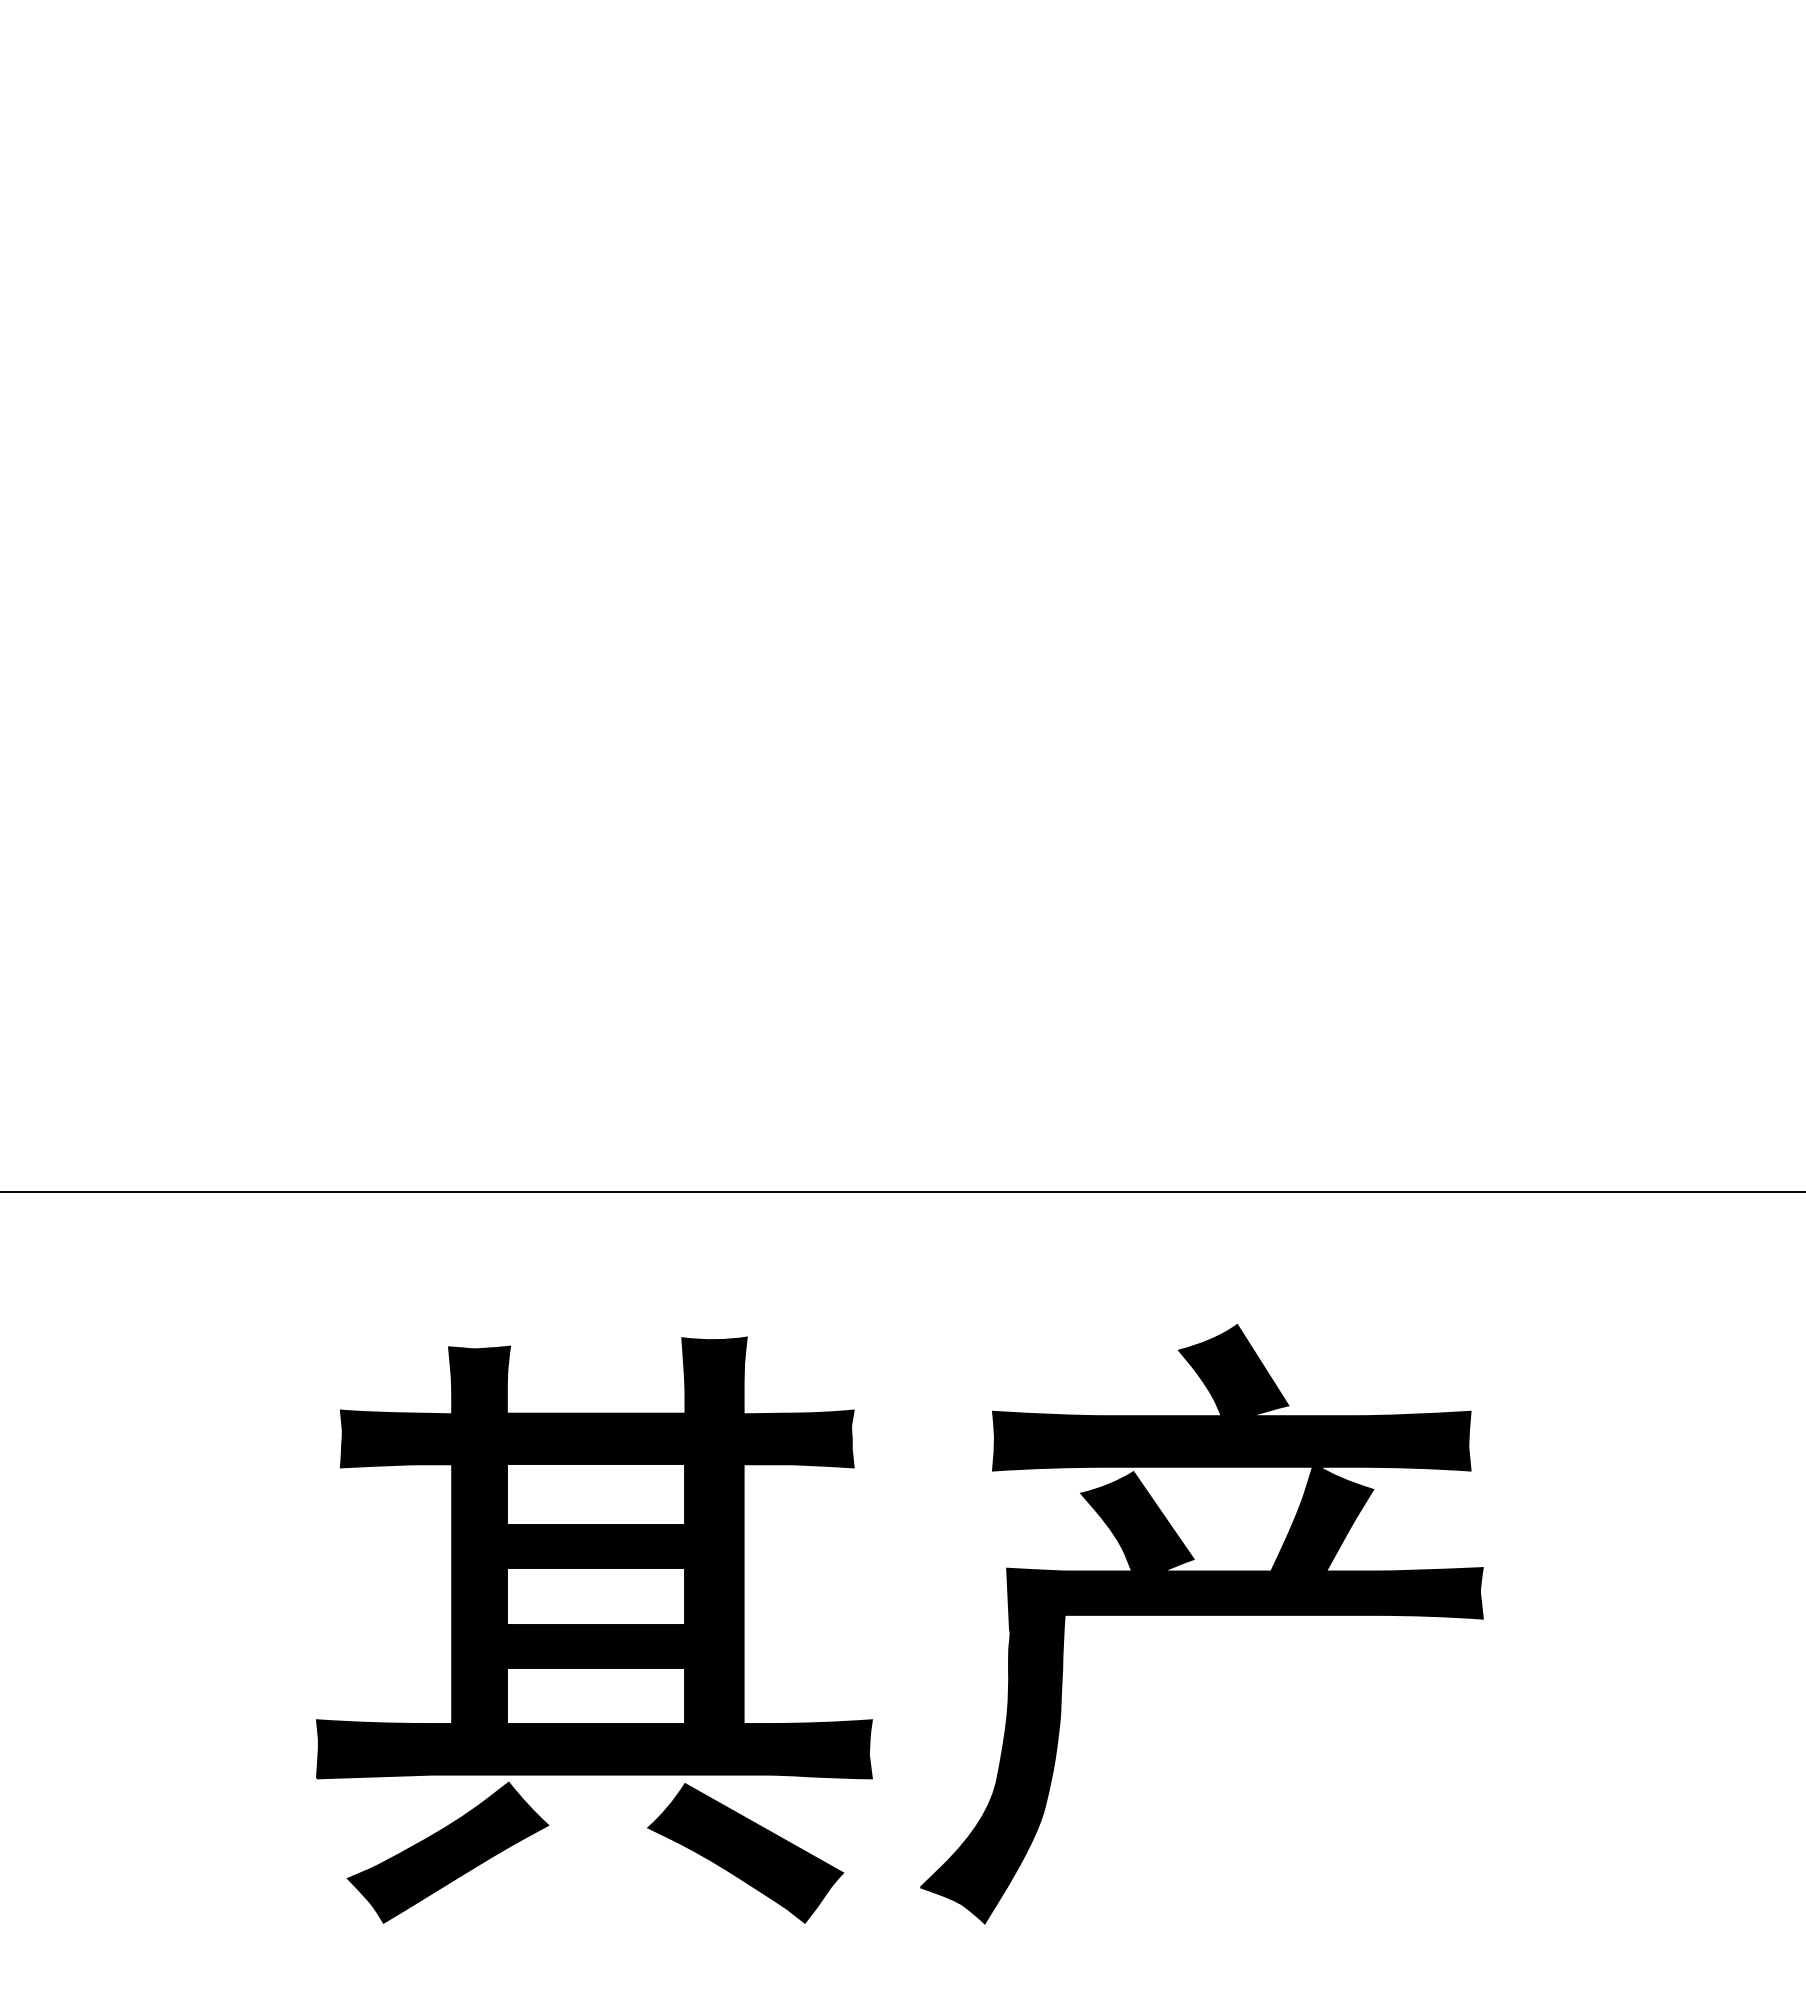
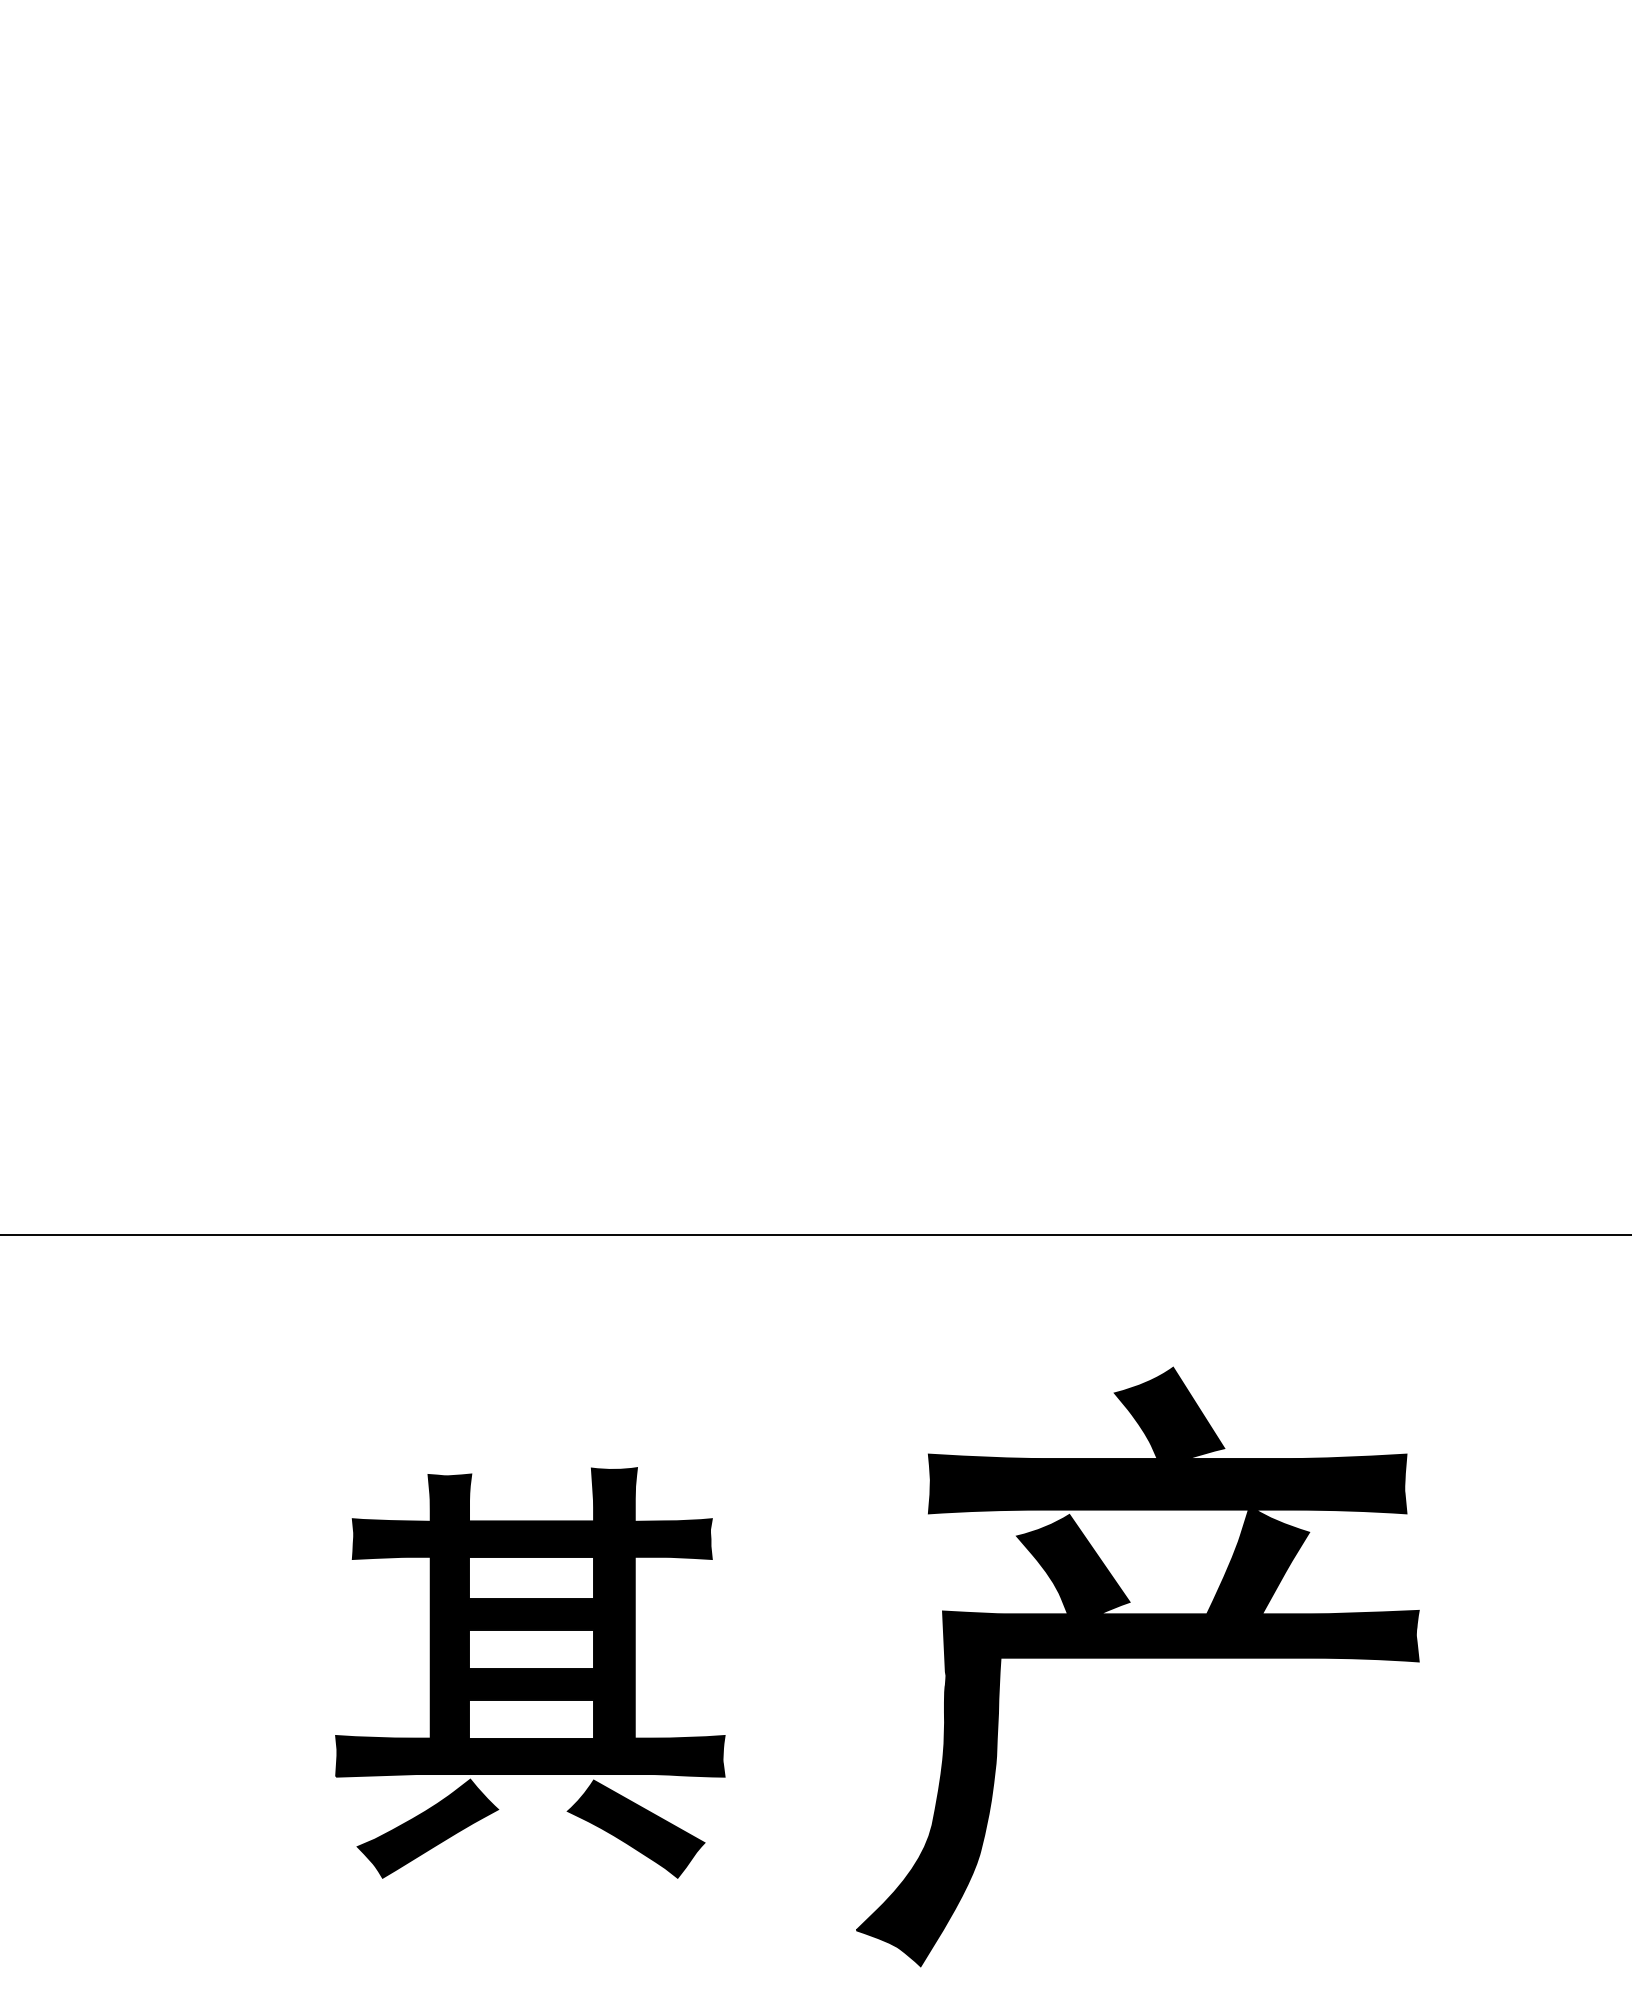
part: (594, 1629) -> (530, 1672), size x0.7

